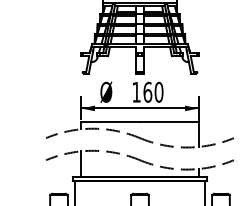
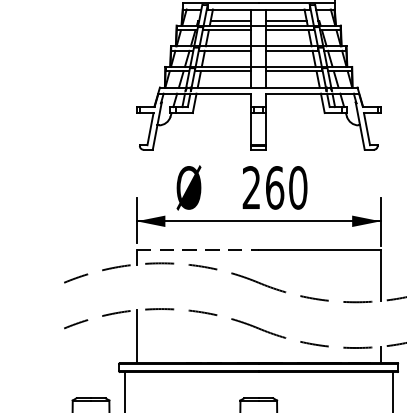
text: (136, 91) -> (251, 186), 160 -> 260
line: (111, 122) -> (199, 250), solid -> dashed

